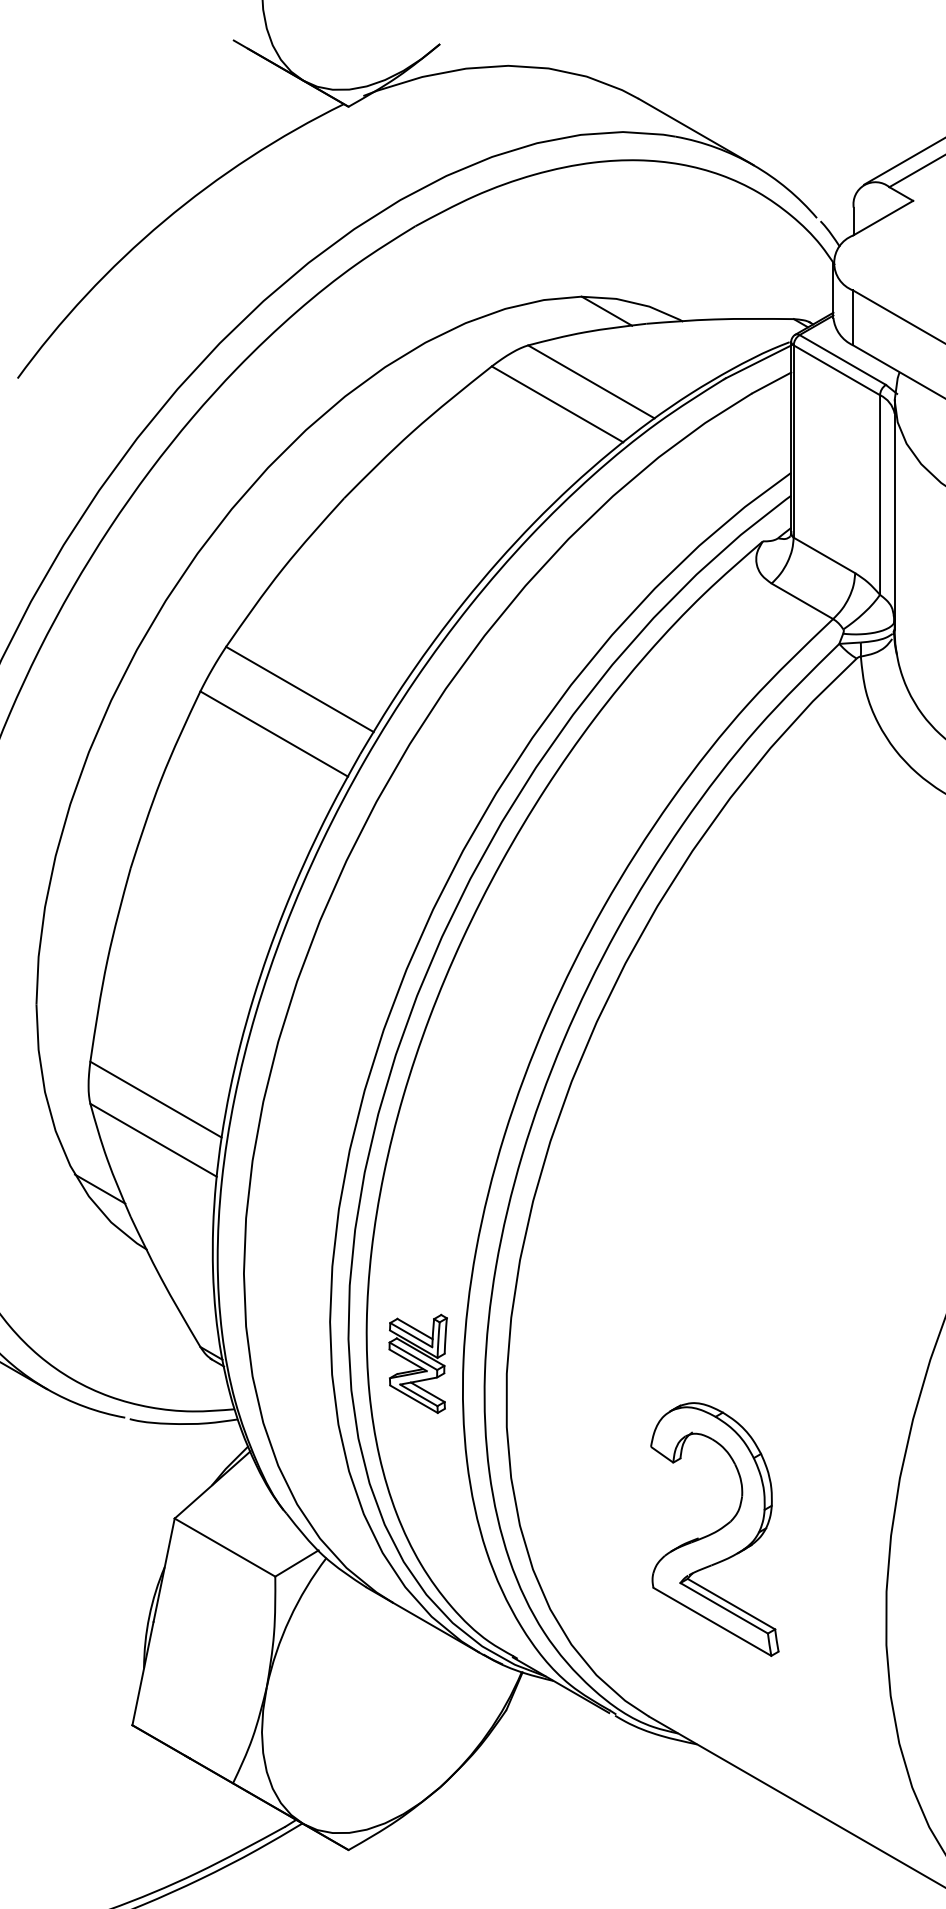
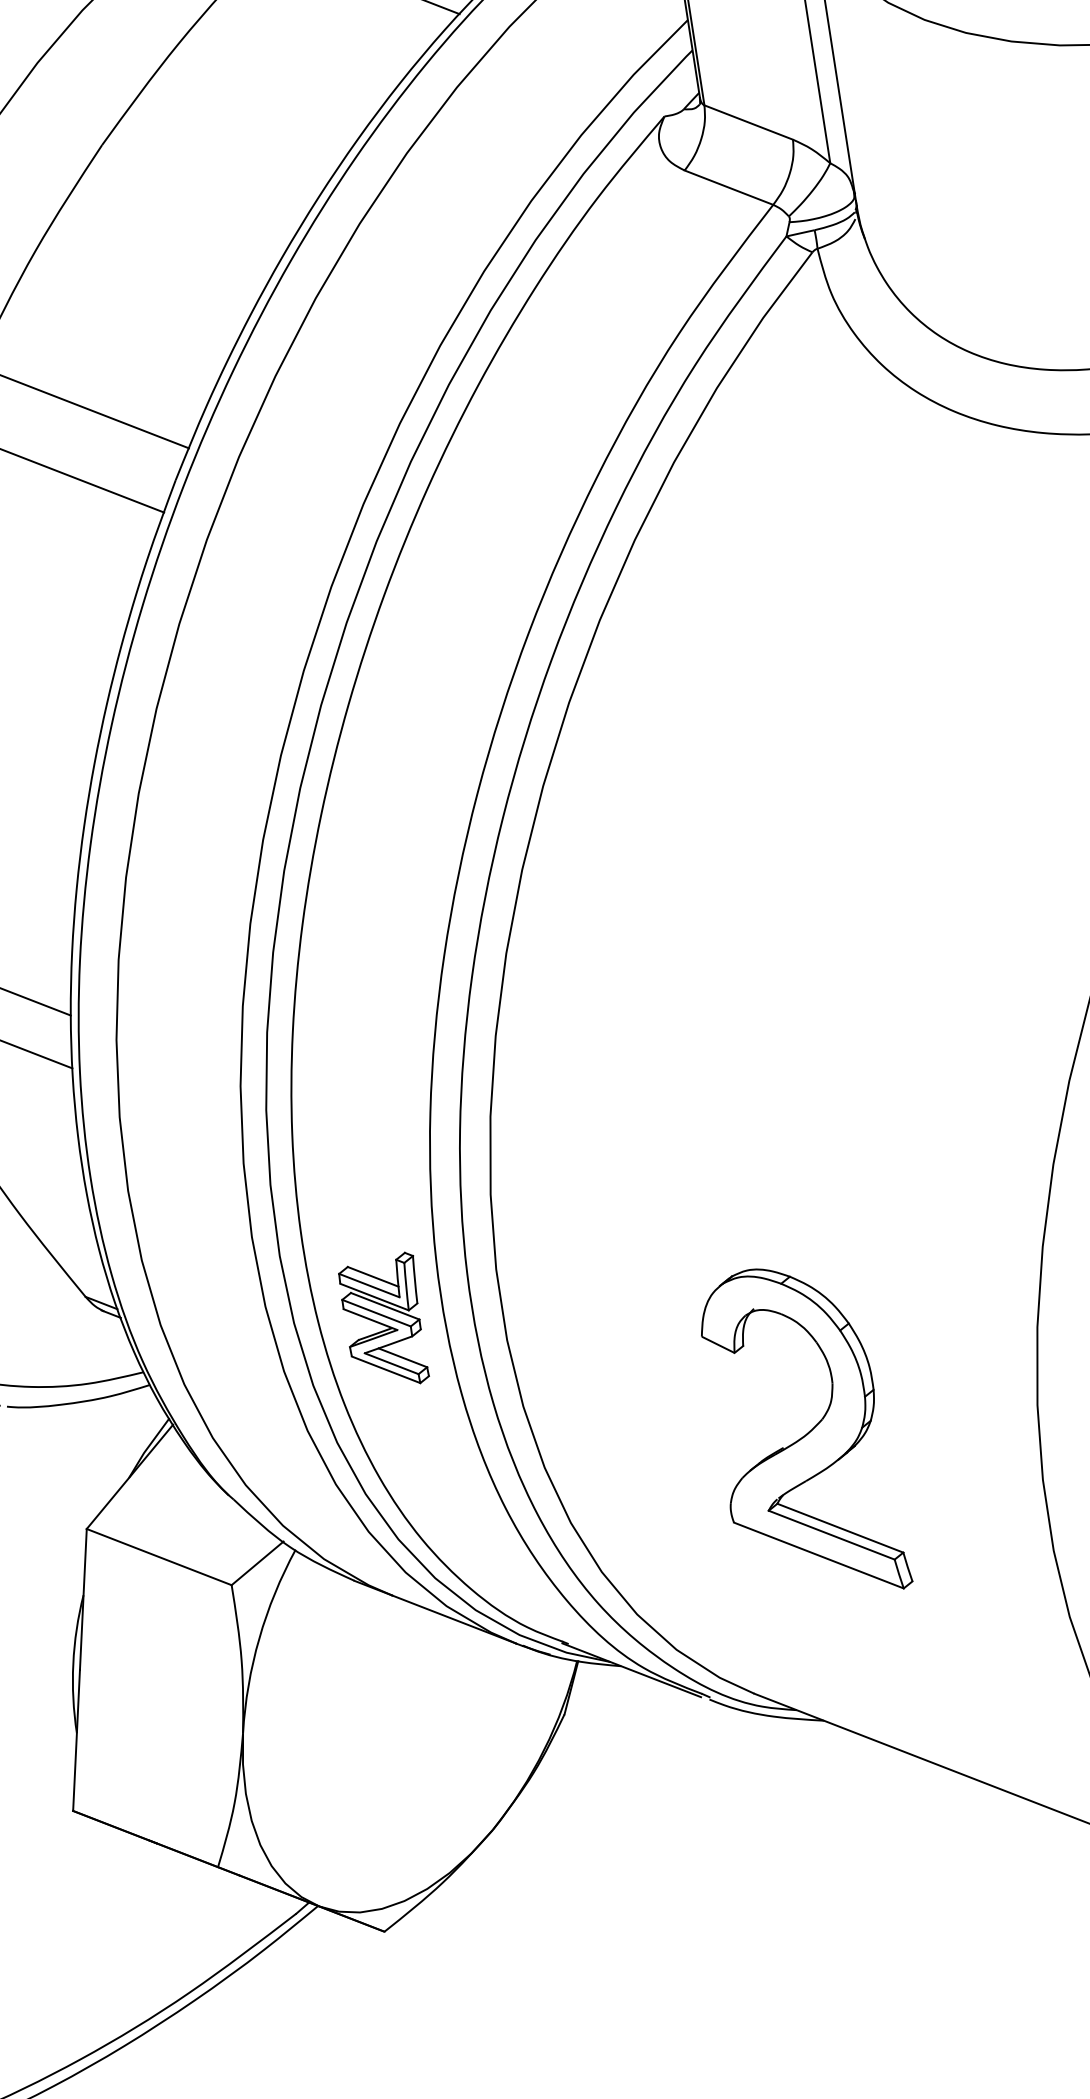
part: (417, 1363) -> (383, 1321), moved

